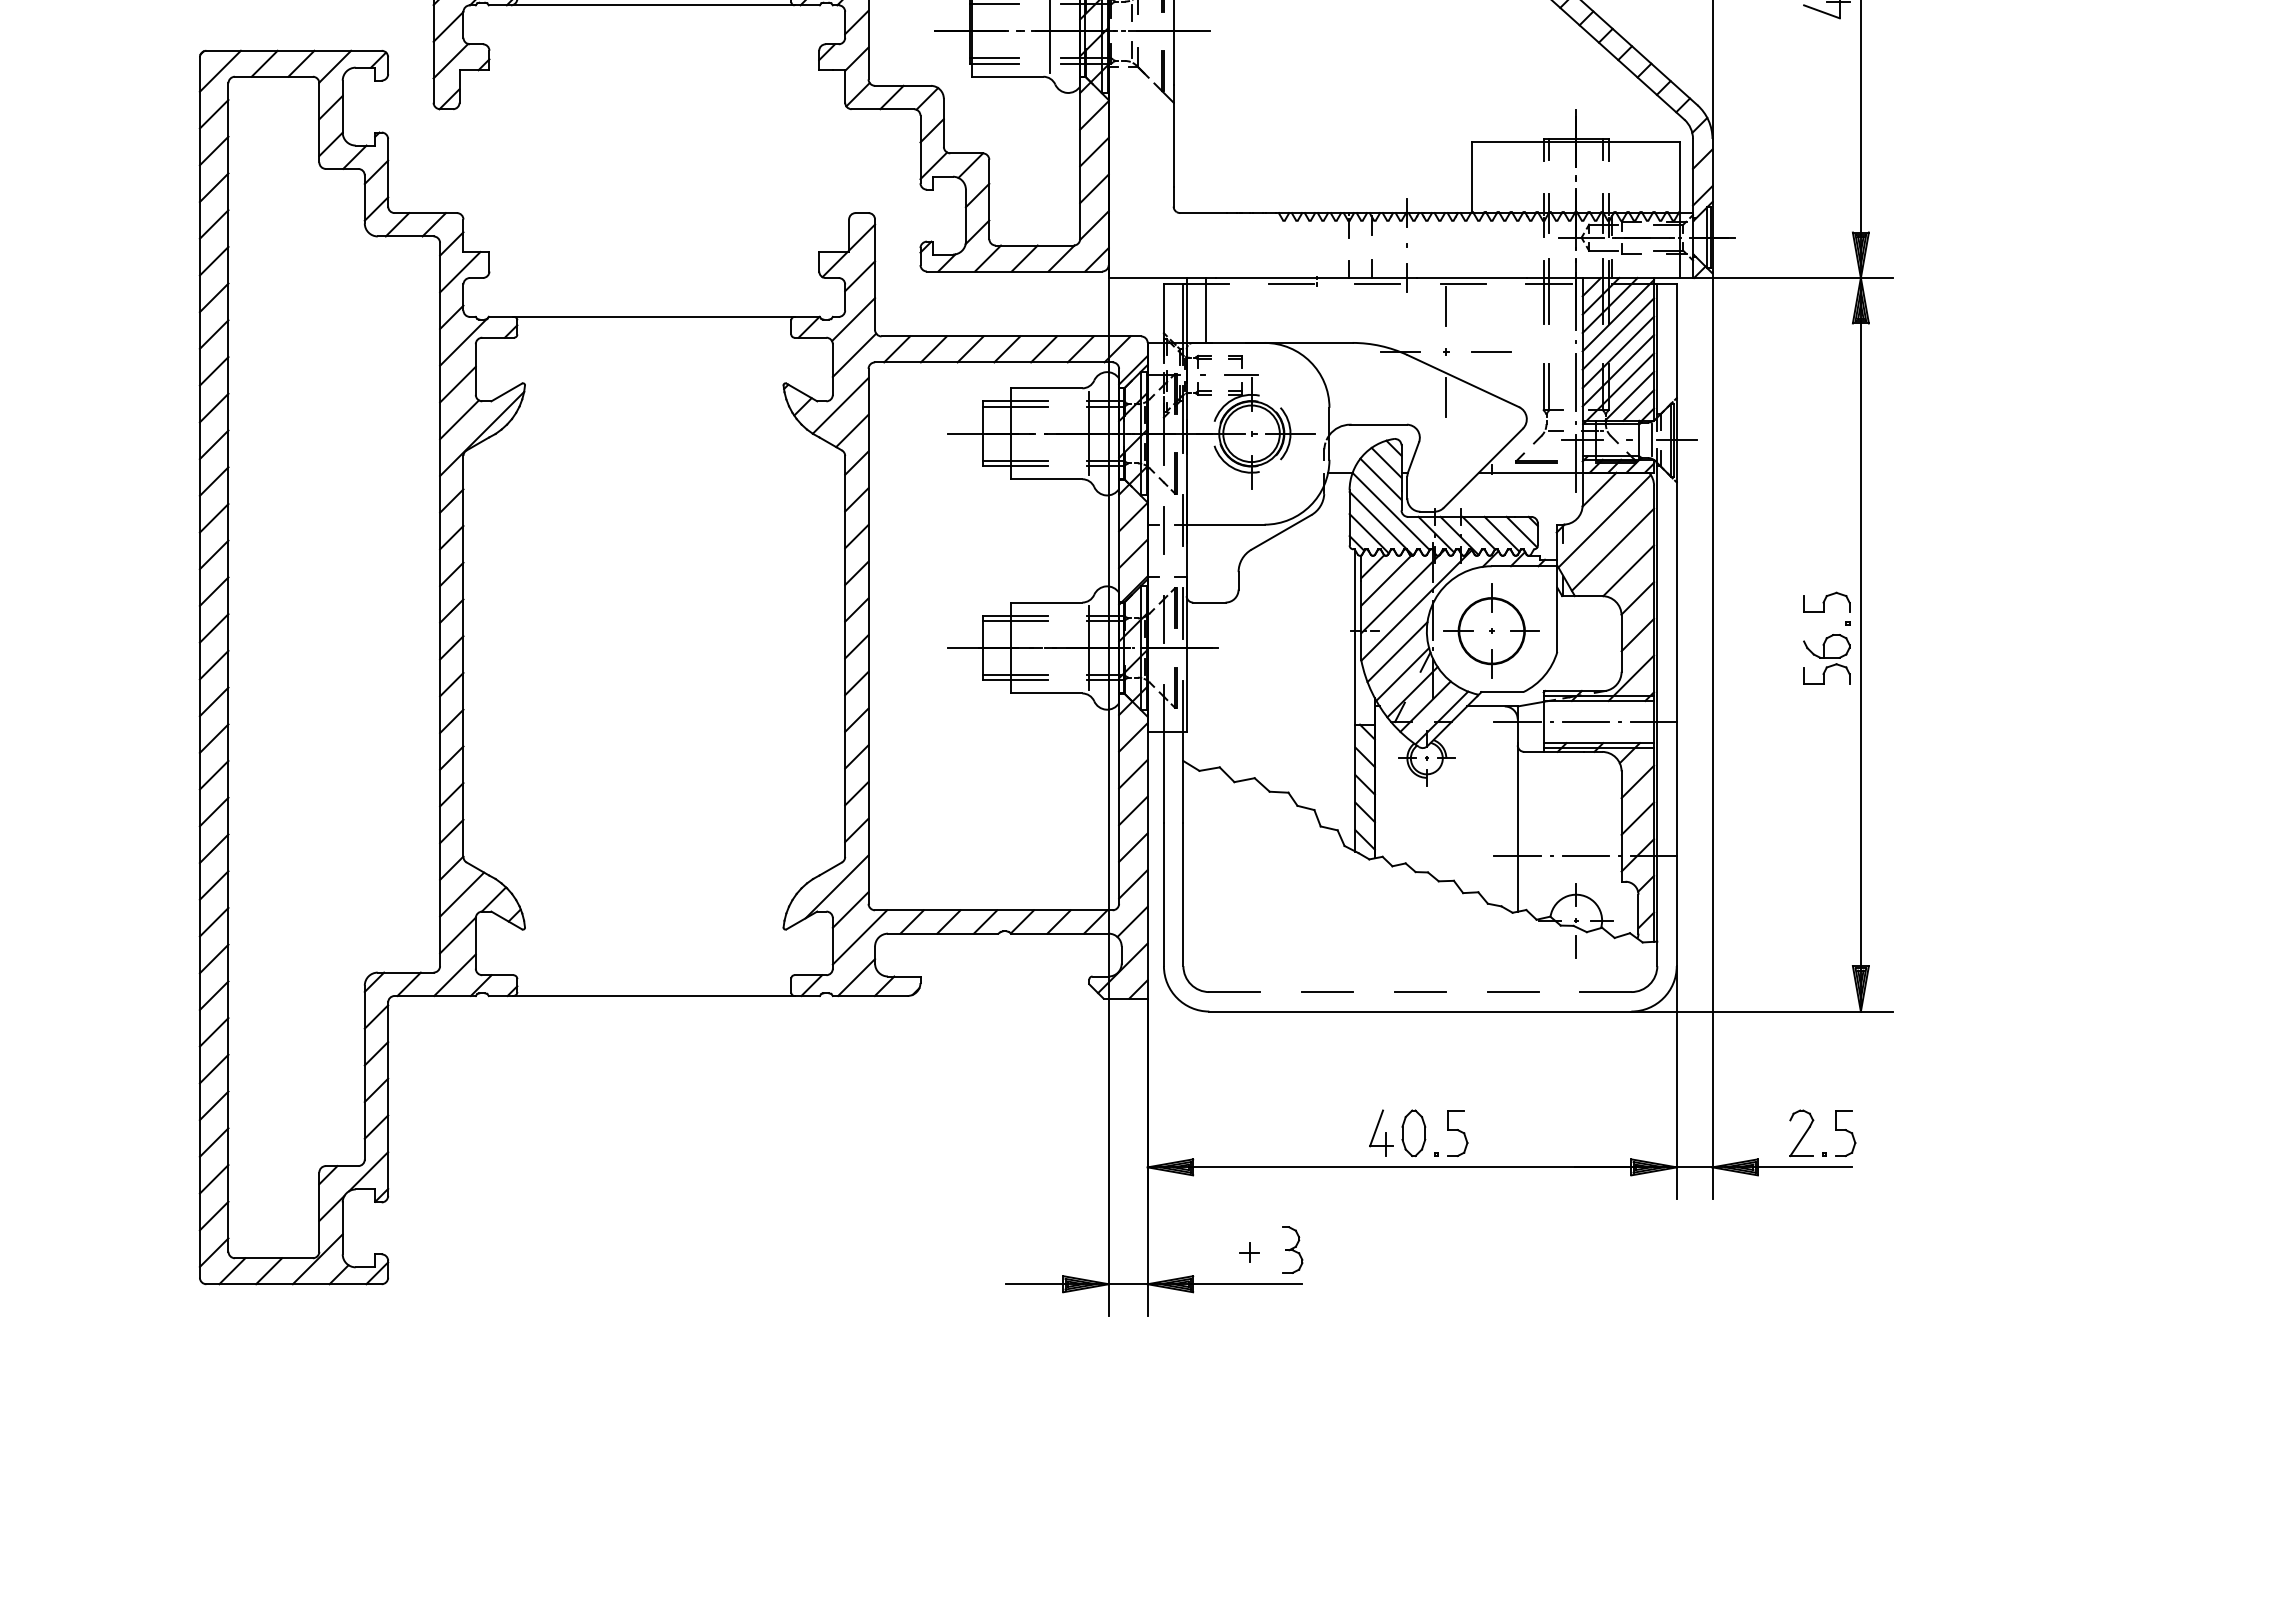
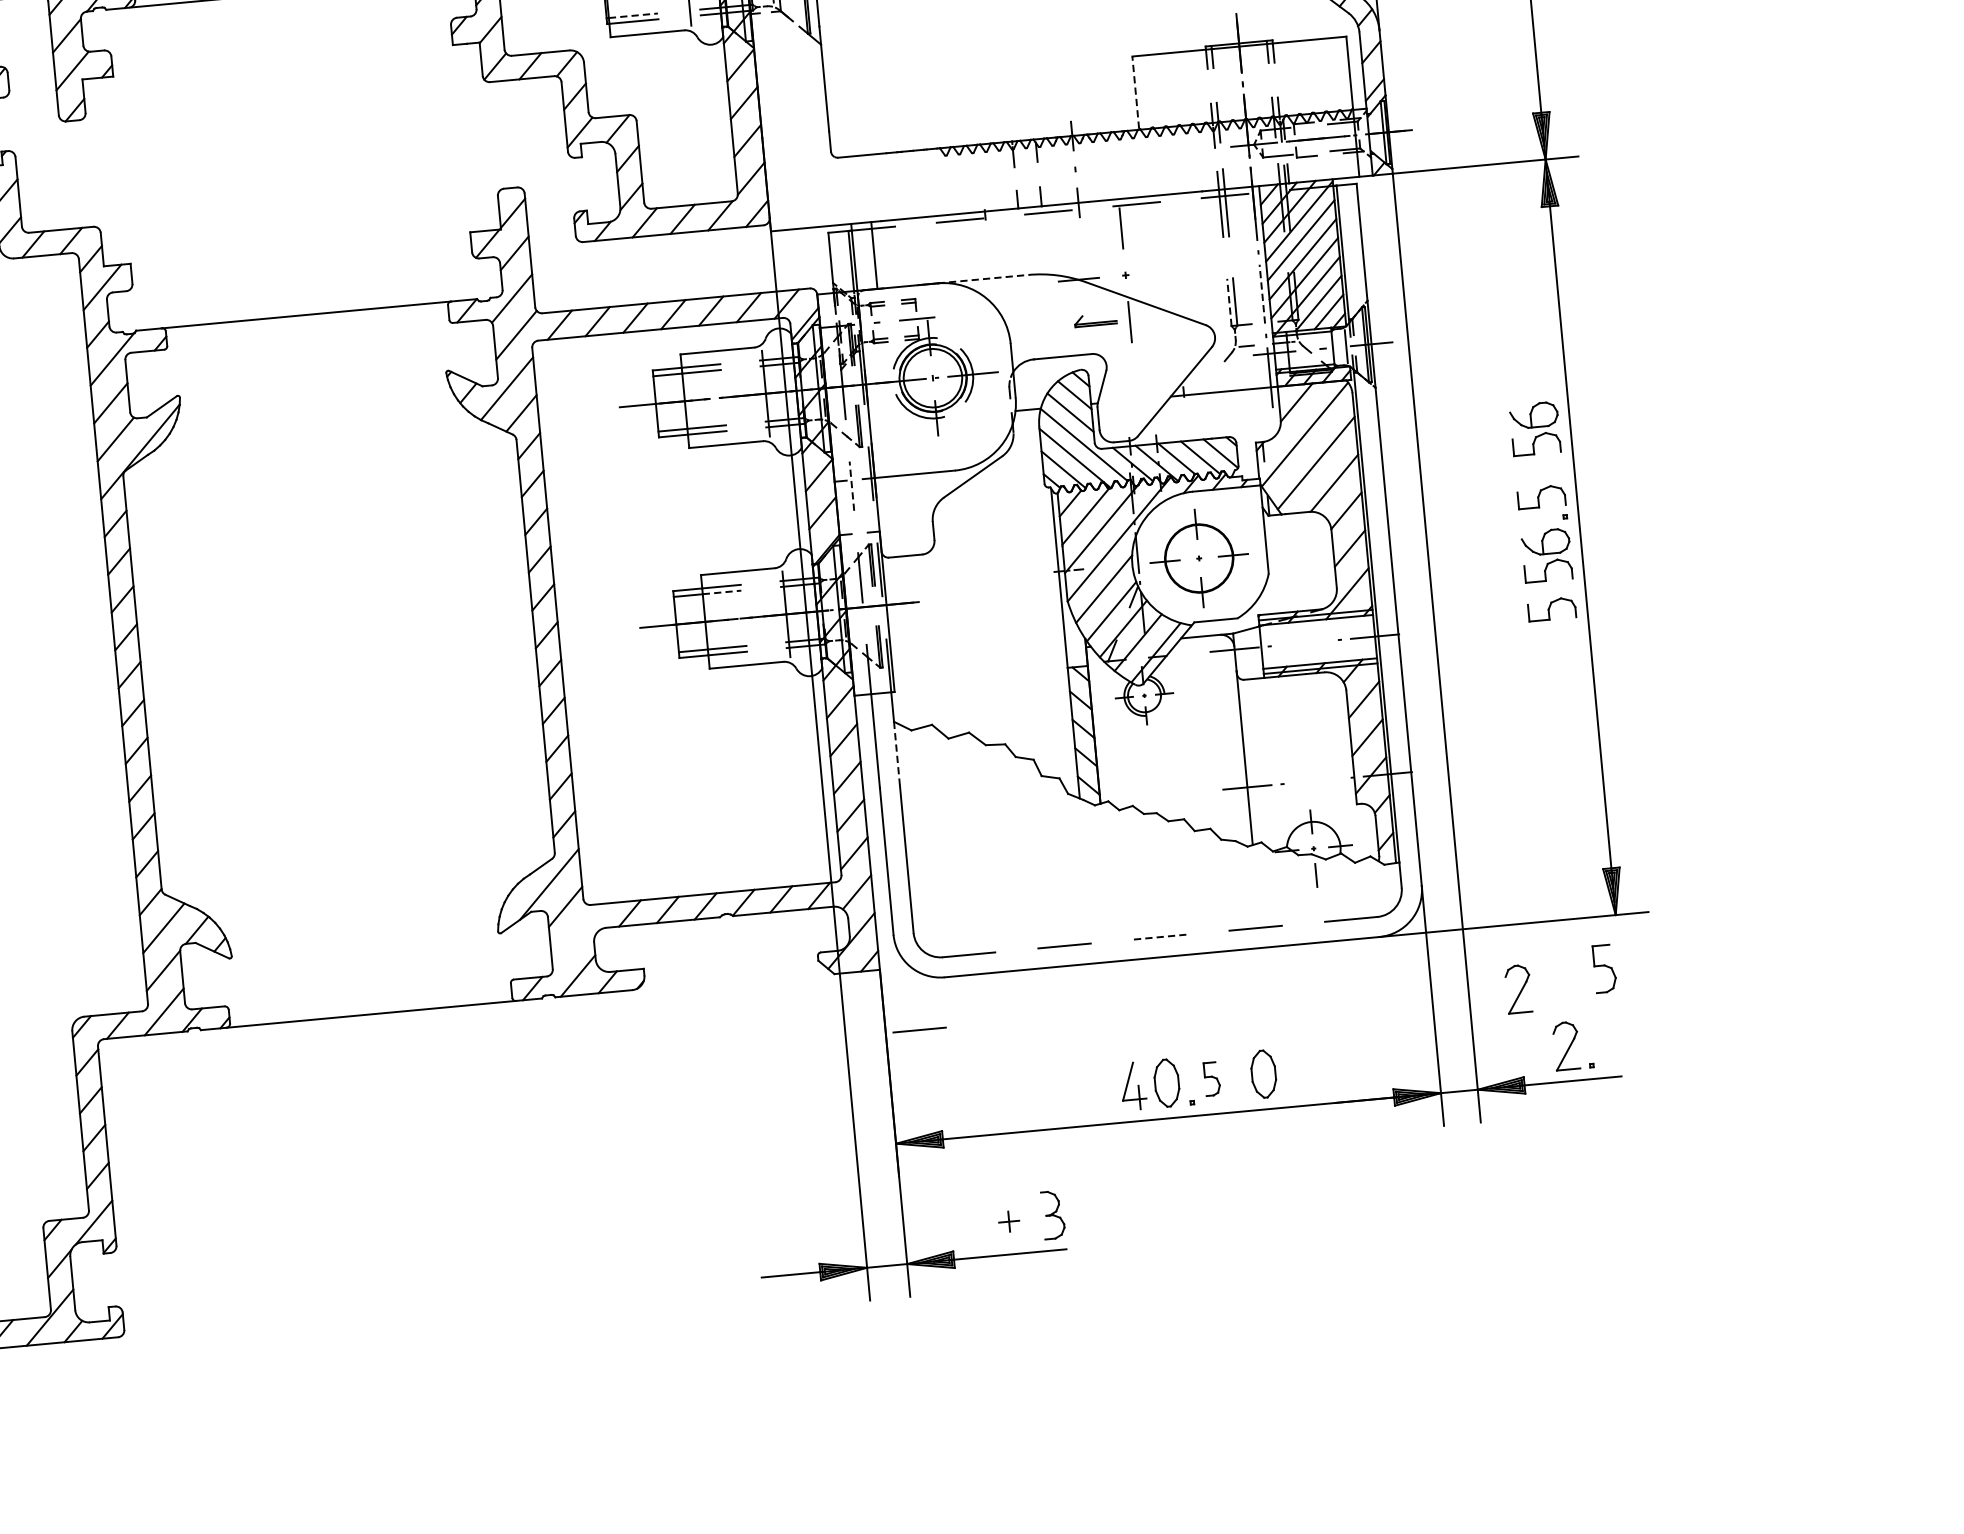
line: (995, 58) -> (633, 16), solid -> dashed
line: (1472, 176) -> (1135, 92), solid -> dashed
line: (1309, 342) -> (983, 278), solid -> dashed
line: (1491, 352) -> (1172, 271), removed
line: (1576, 382) -> (1262, 294), solid -> dashed
line: (1543, 387) -> (1229, 302), solid -> dashed
part: (1536, 457) -> (1095, 319), moved
line: (1163, 530) -> (851, 486), solid -> dashed
part: (1826, 536) -> (1534, 429), added
line: (1029, 621) -> (722, 592), solid -> dashed
part: (1826, 710) -> (1551, 608), added
line: (1585, 721) -> (1304, 642), removed
line: (1183, 792) -> (897, 754), solid -> dashed
line: (1585, 855) -> (1317, 780), removed
line: (859, 937) -> (577, 934), removed
line: (1420, 992) -> (1160, 937), solid -> dashed
line: (1180, 1059) -> (919, 1029), added
part: (1760, 1074) -> (1518, 989), added
part: (1457, 1133) -> (1211, 1079), size x0.7
part: (1507, 1133) -> (1263, 1074), added
part: (1845, 1133) -> (1604, 969), moved

